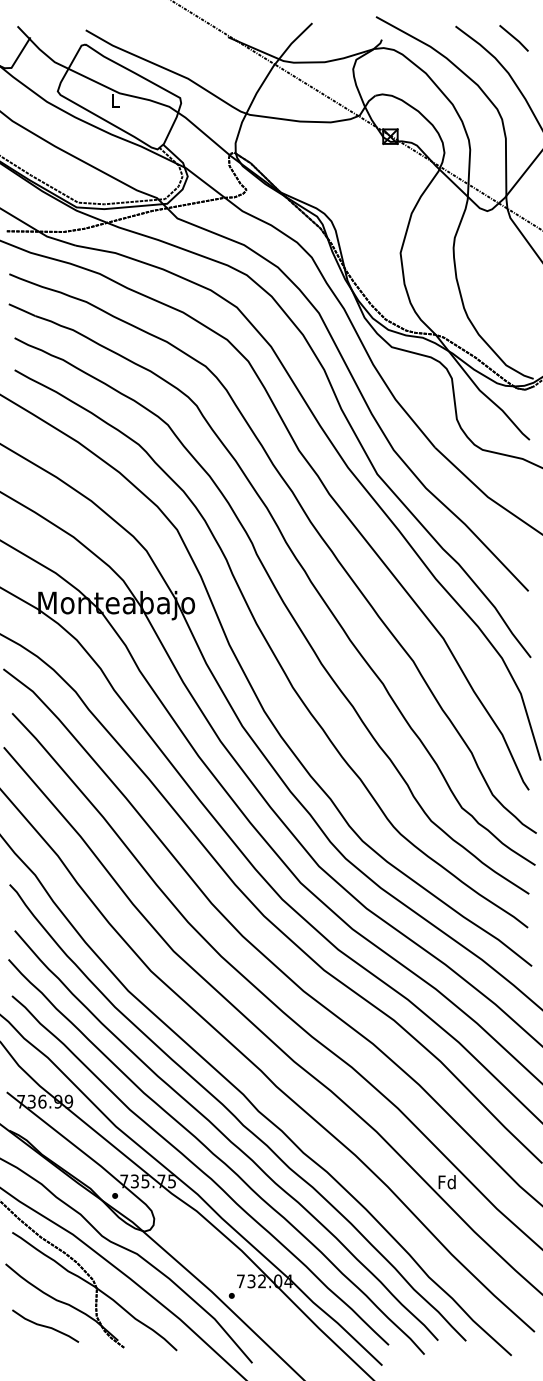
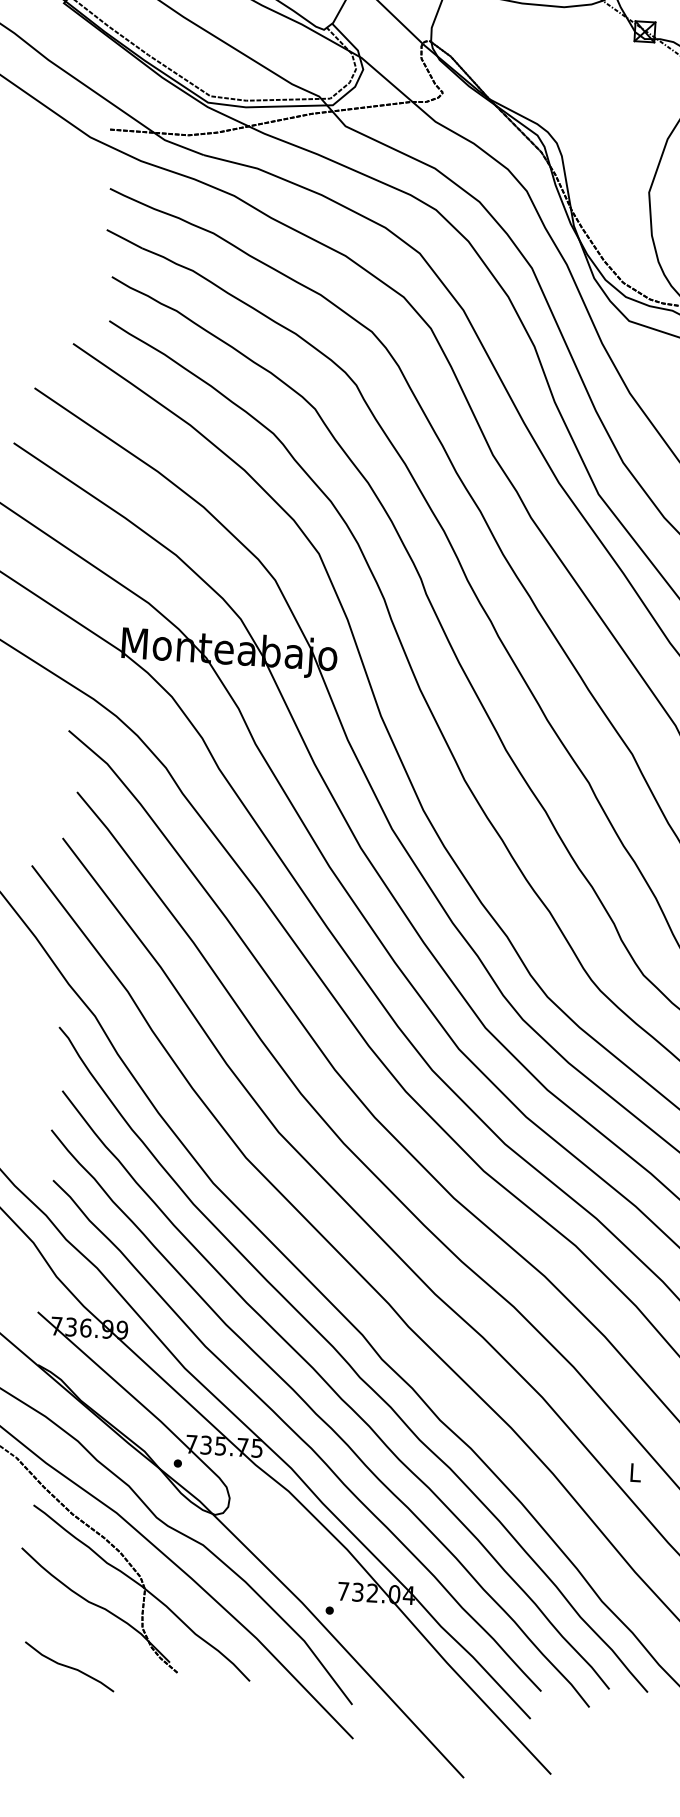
text: (446, 1182) -> (634, 1472), Fd -> L
curve: (45, 1325) -> (69, 1665), moved

